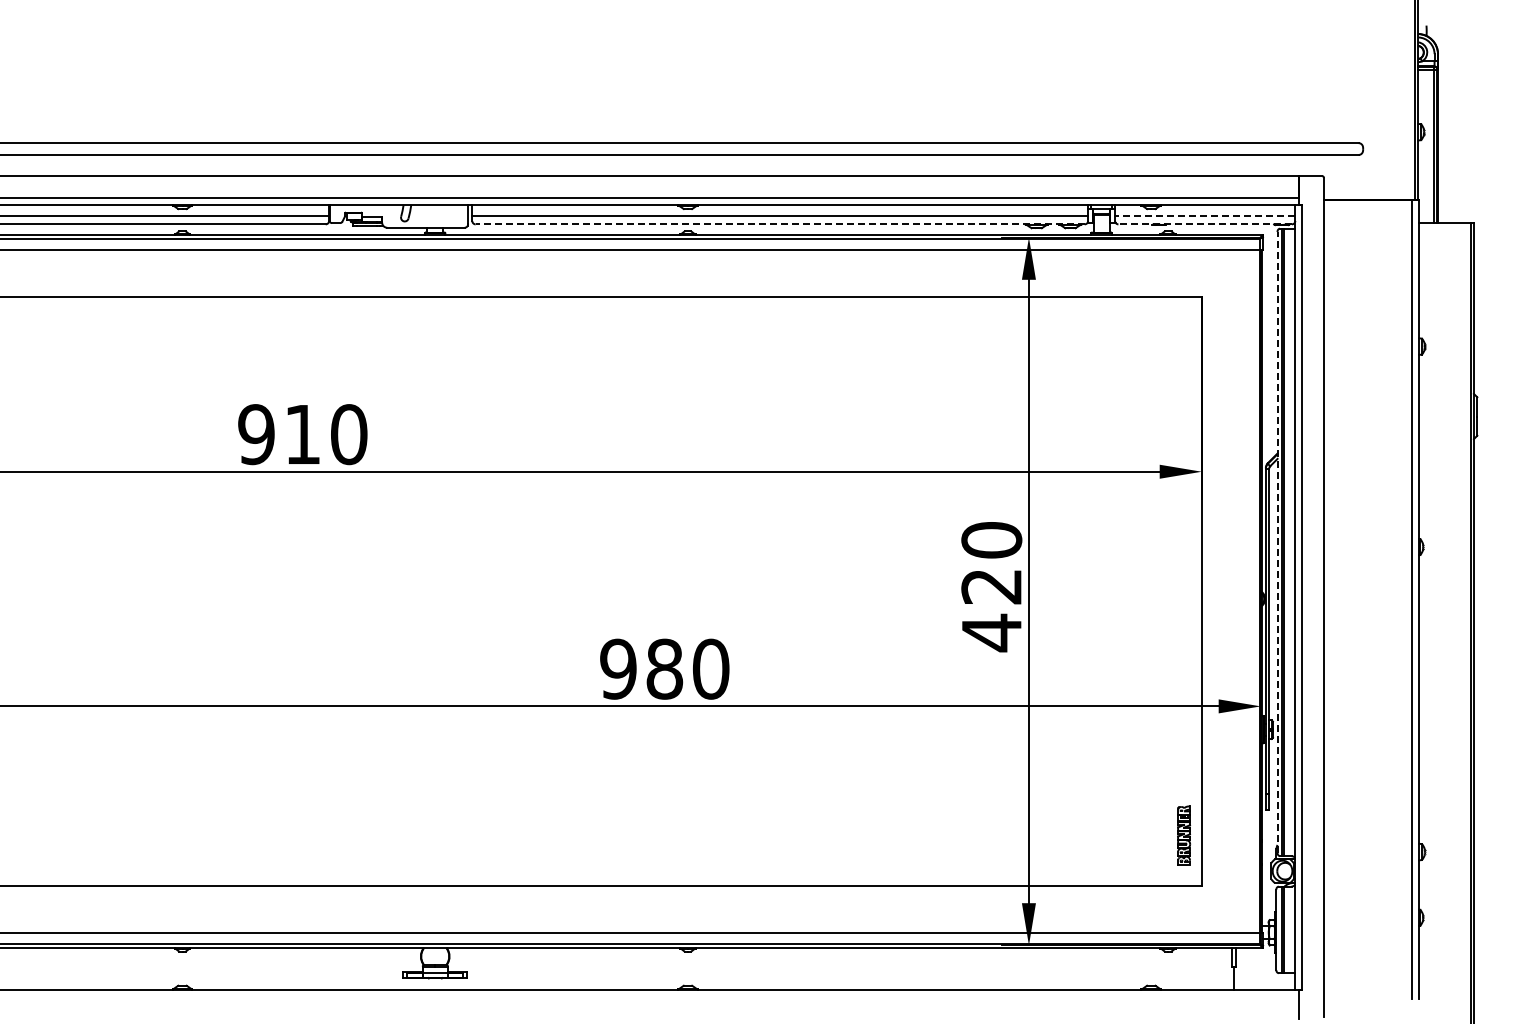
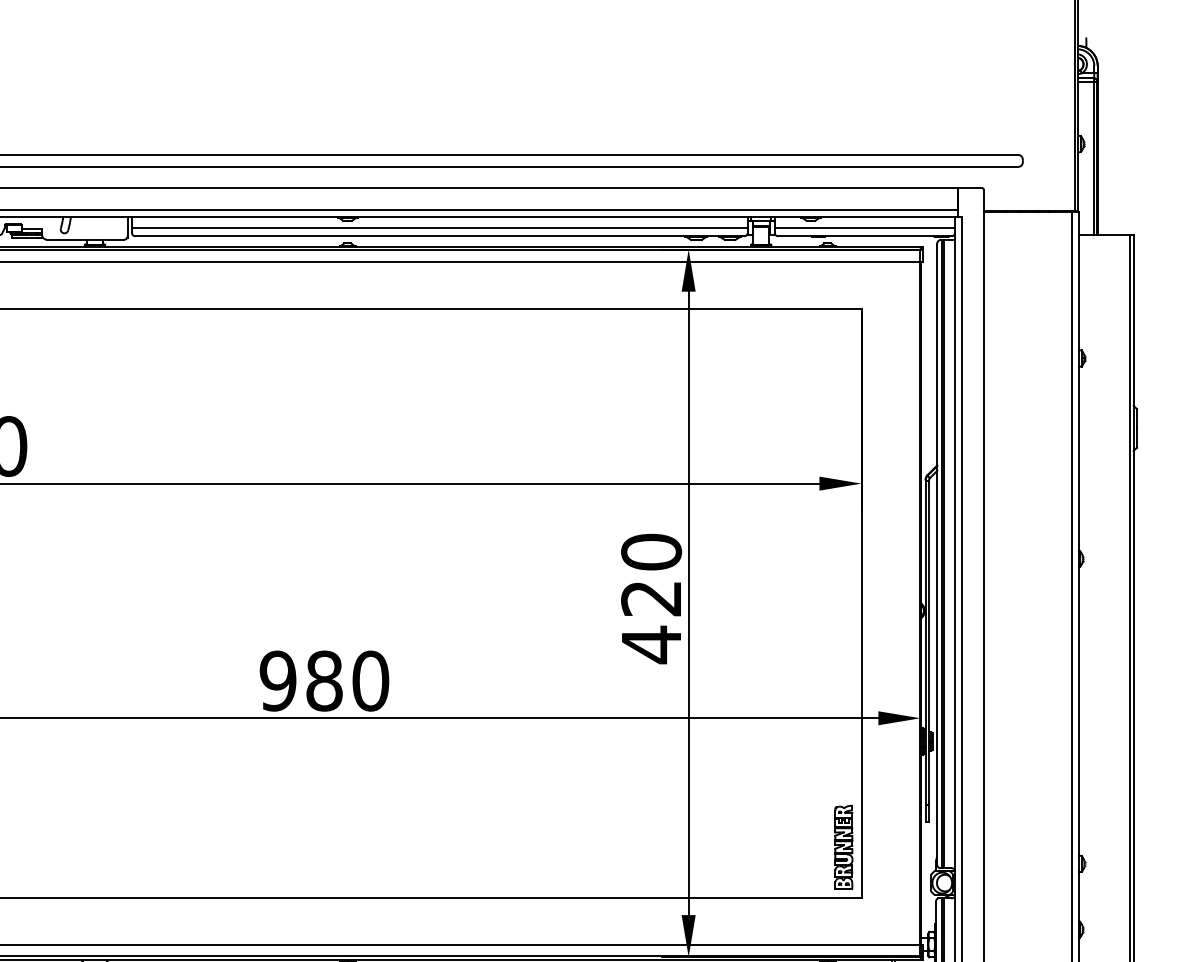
line: (1204, 215) -> (864, 227), dashed -> solid
line: (780, 224) -> (440, 236), dashed -> solid
line: (1205, 224) -> (865, 236), dashed -> solid
line: (1277, 541) -> (937, 553), dashed -> solid
part: (1183, 835) -> (843, 847), size x1.43

